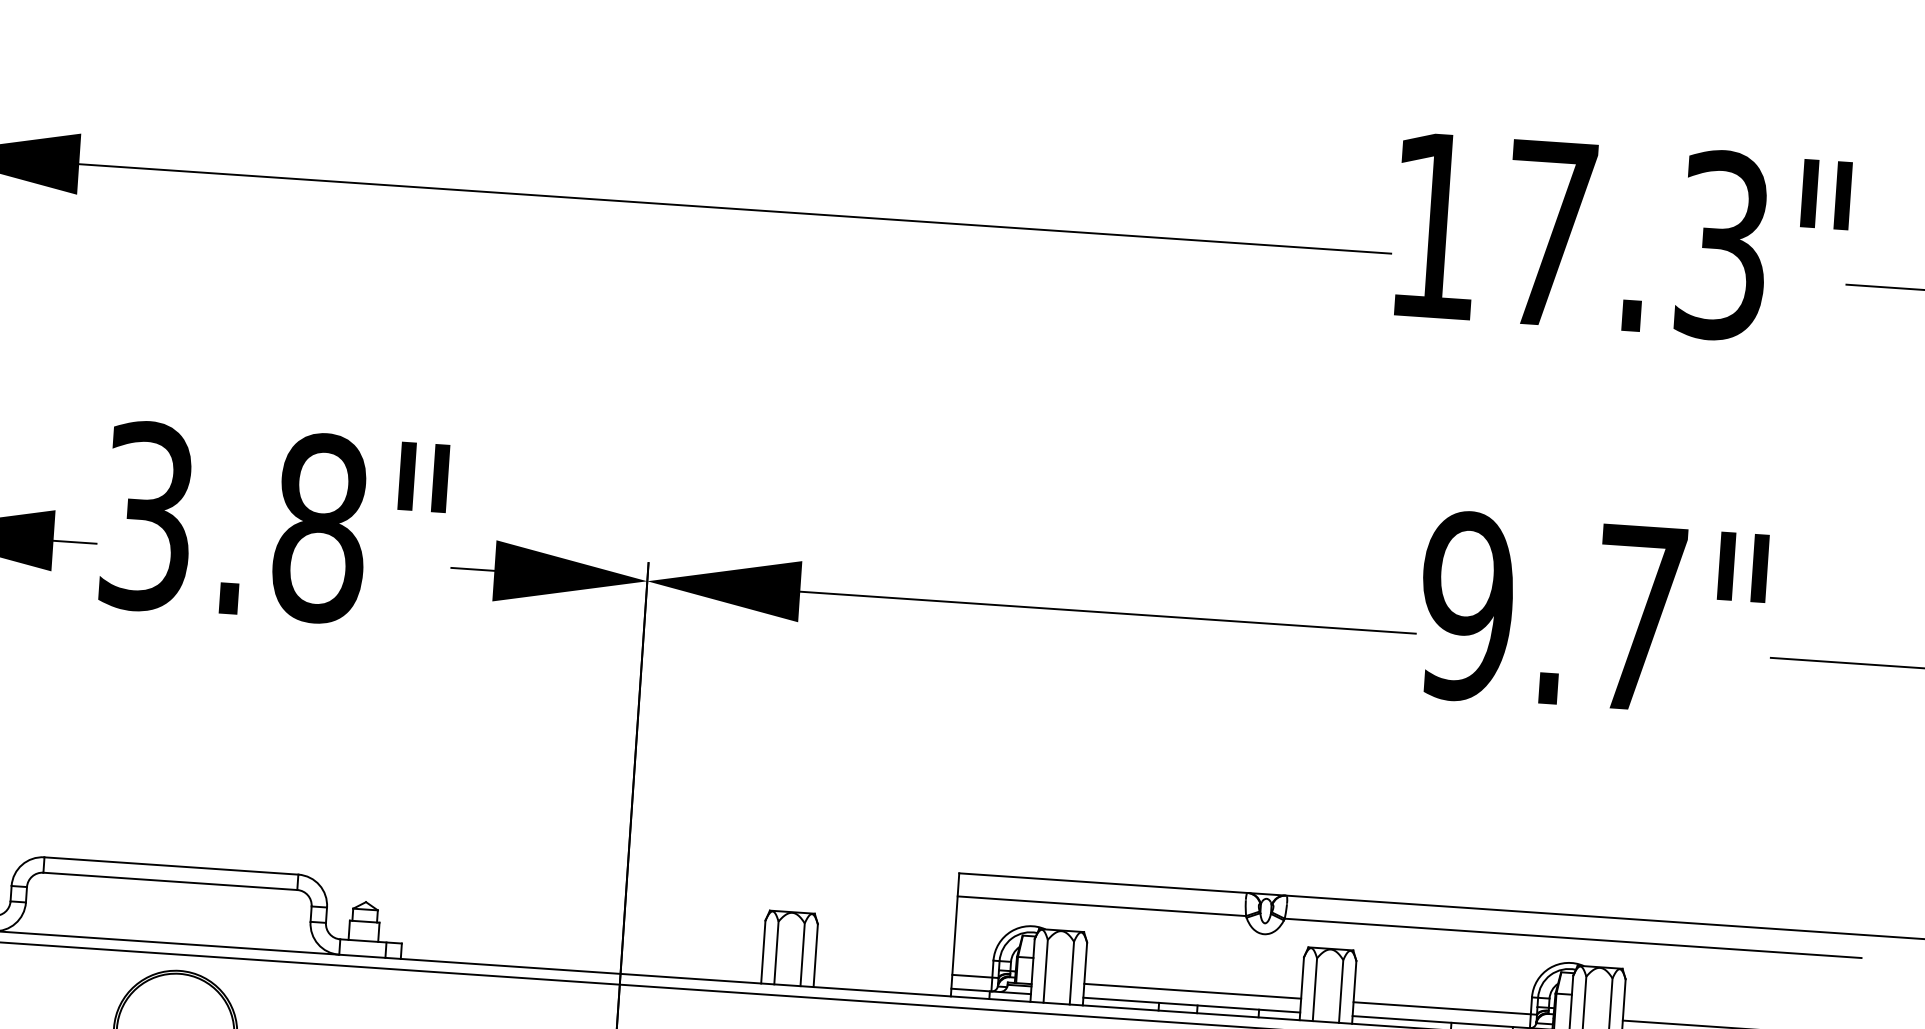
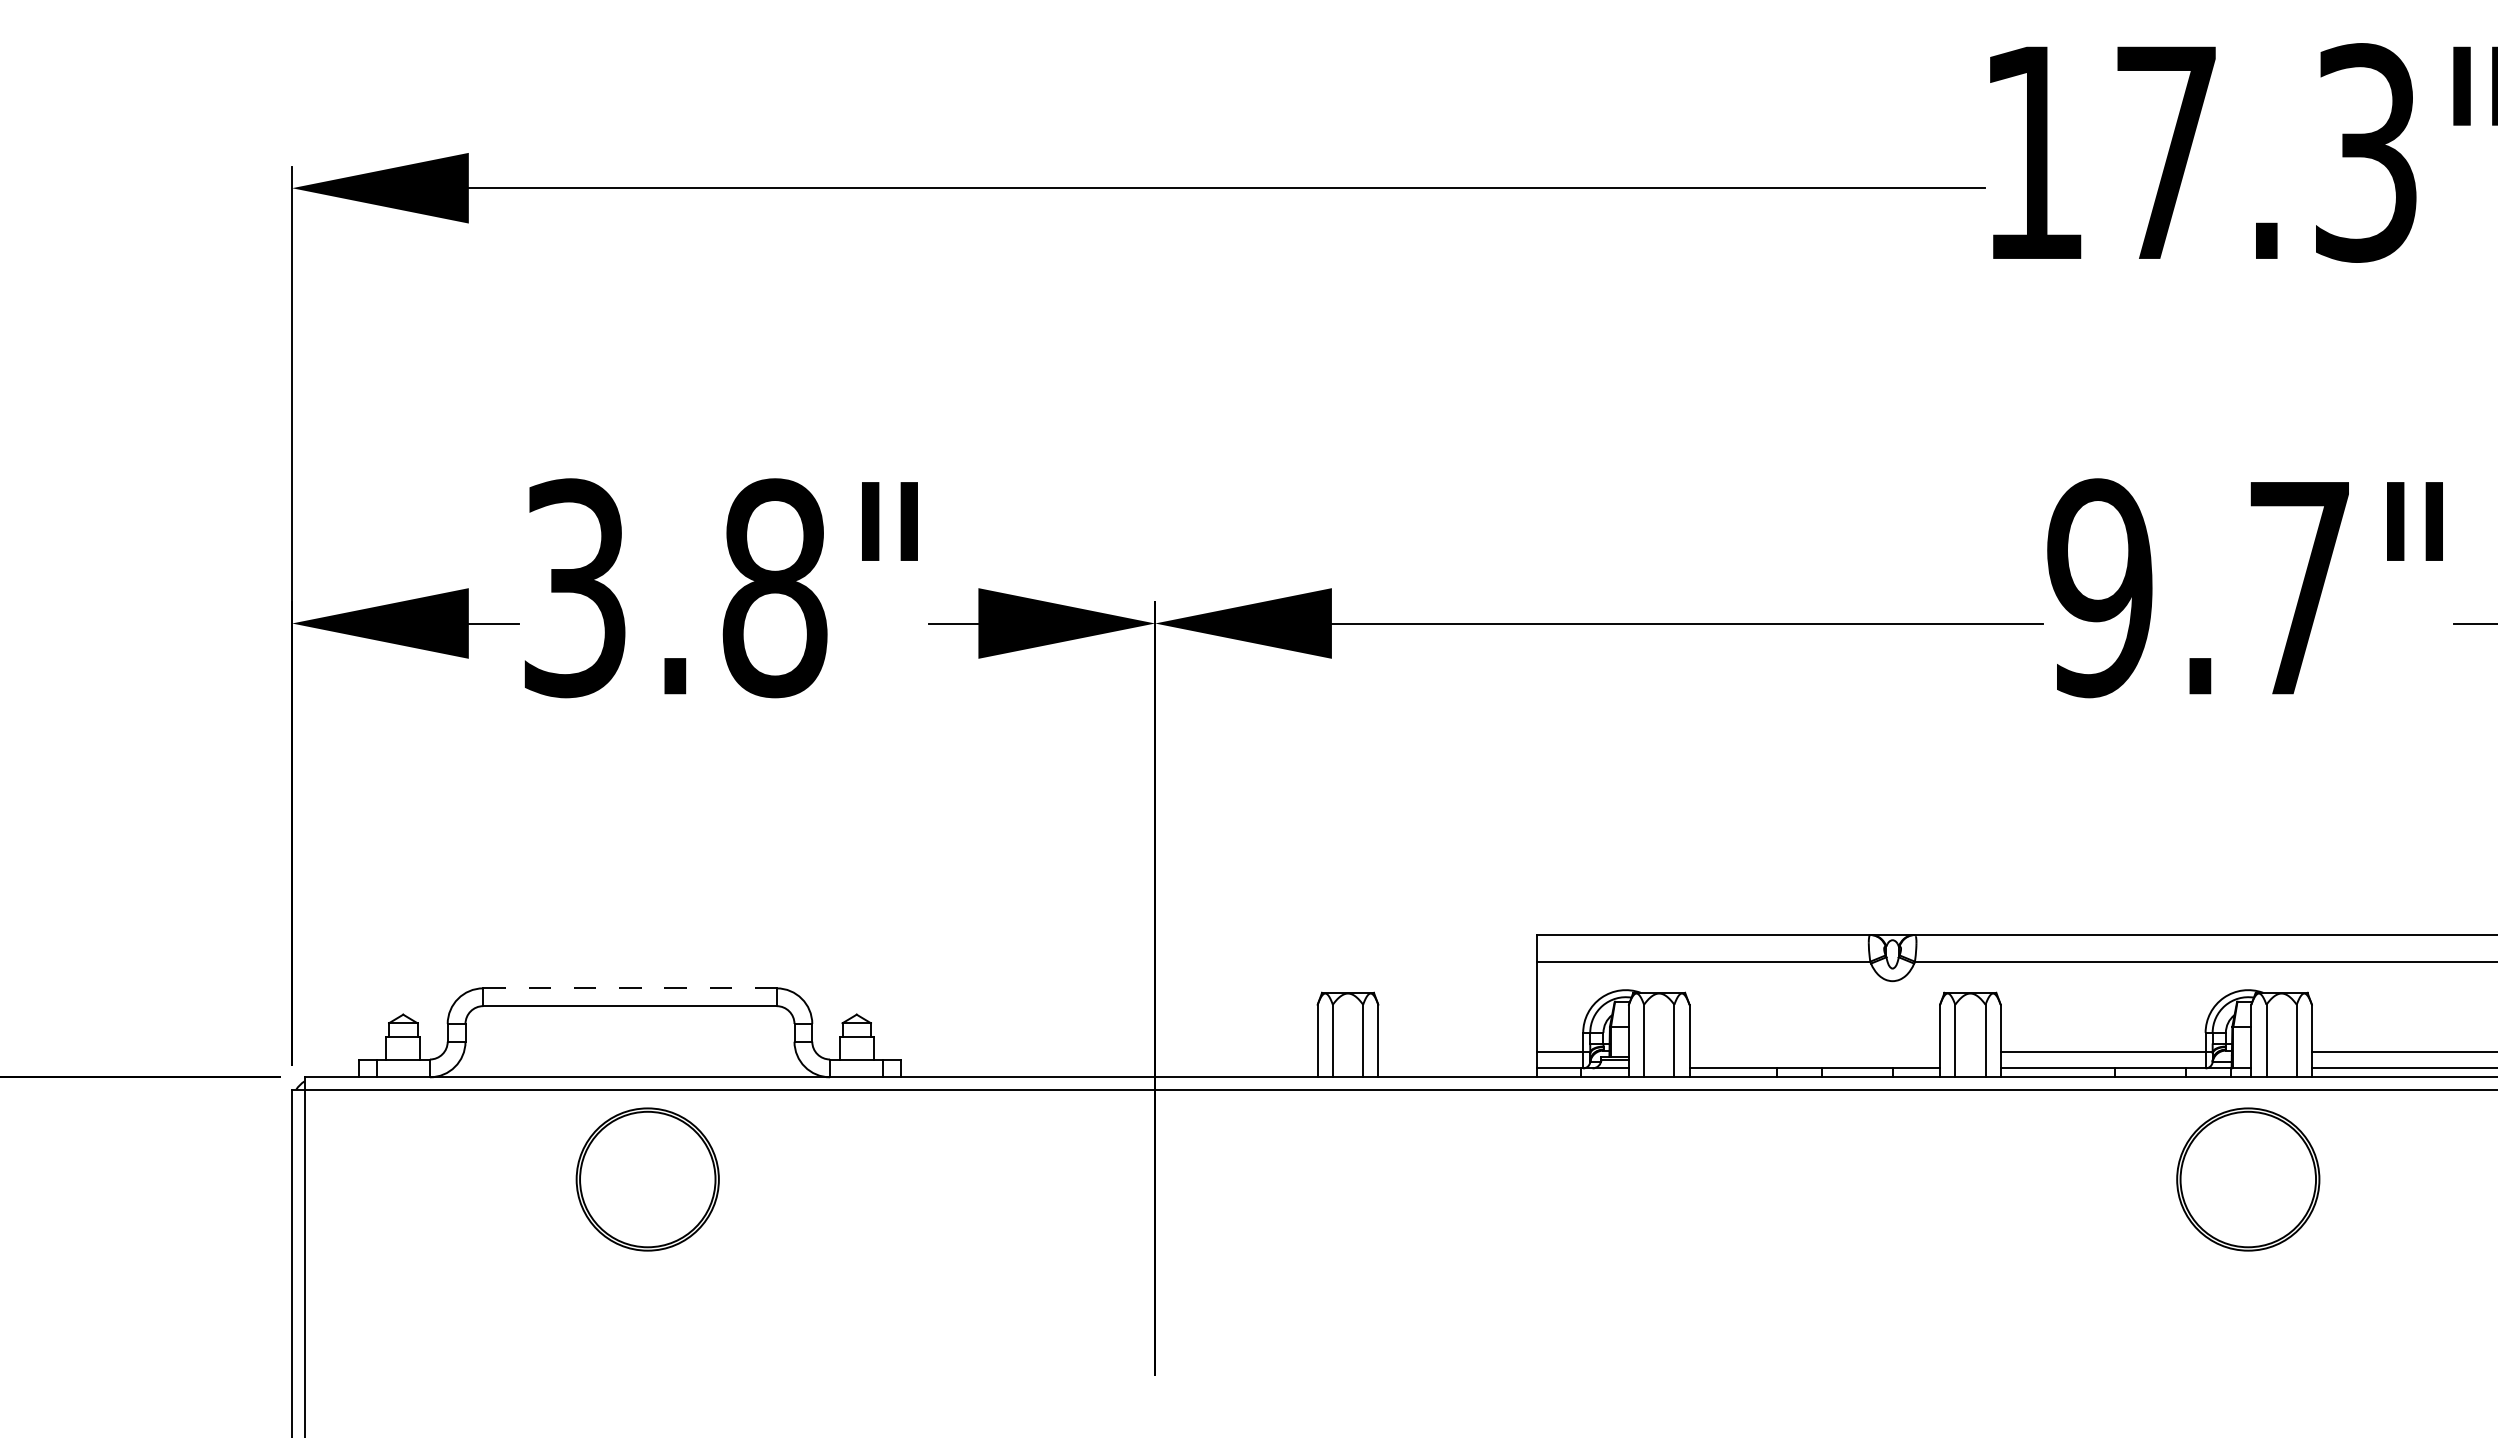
line: (171, 866) -> (630, 988), solid -> dashed
line: (1192, 991) -> (1814, 1052), removed

